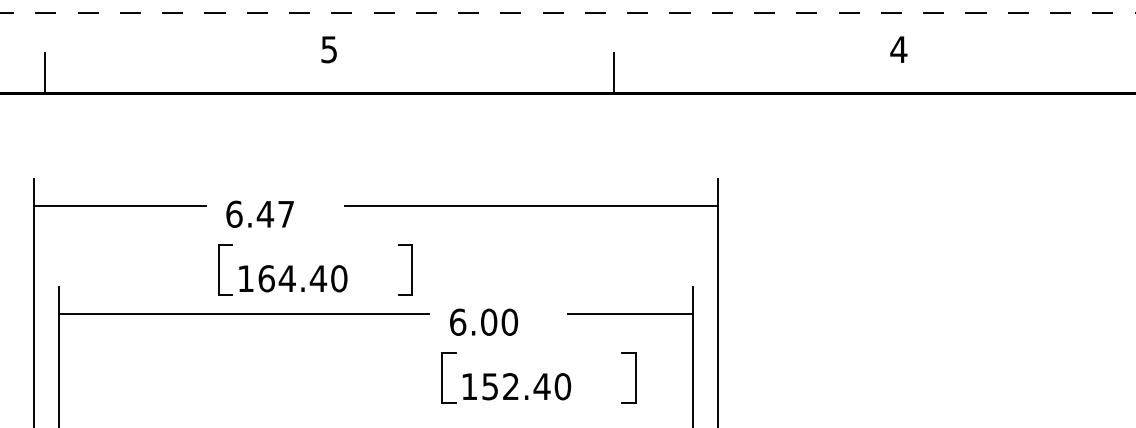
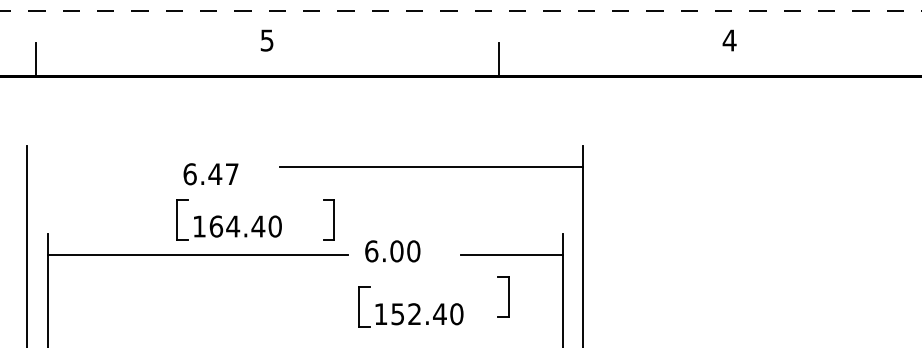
line: (119, 205) -> (96, 167), removed
text: (483, 321) -> (392, 250), moved
part: (635, 377) -> (508, 296), moved

